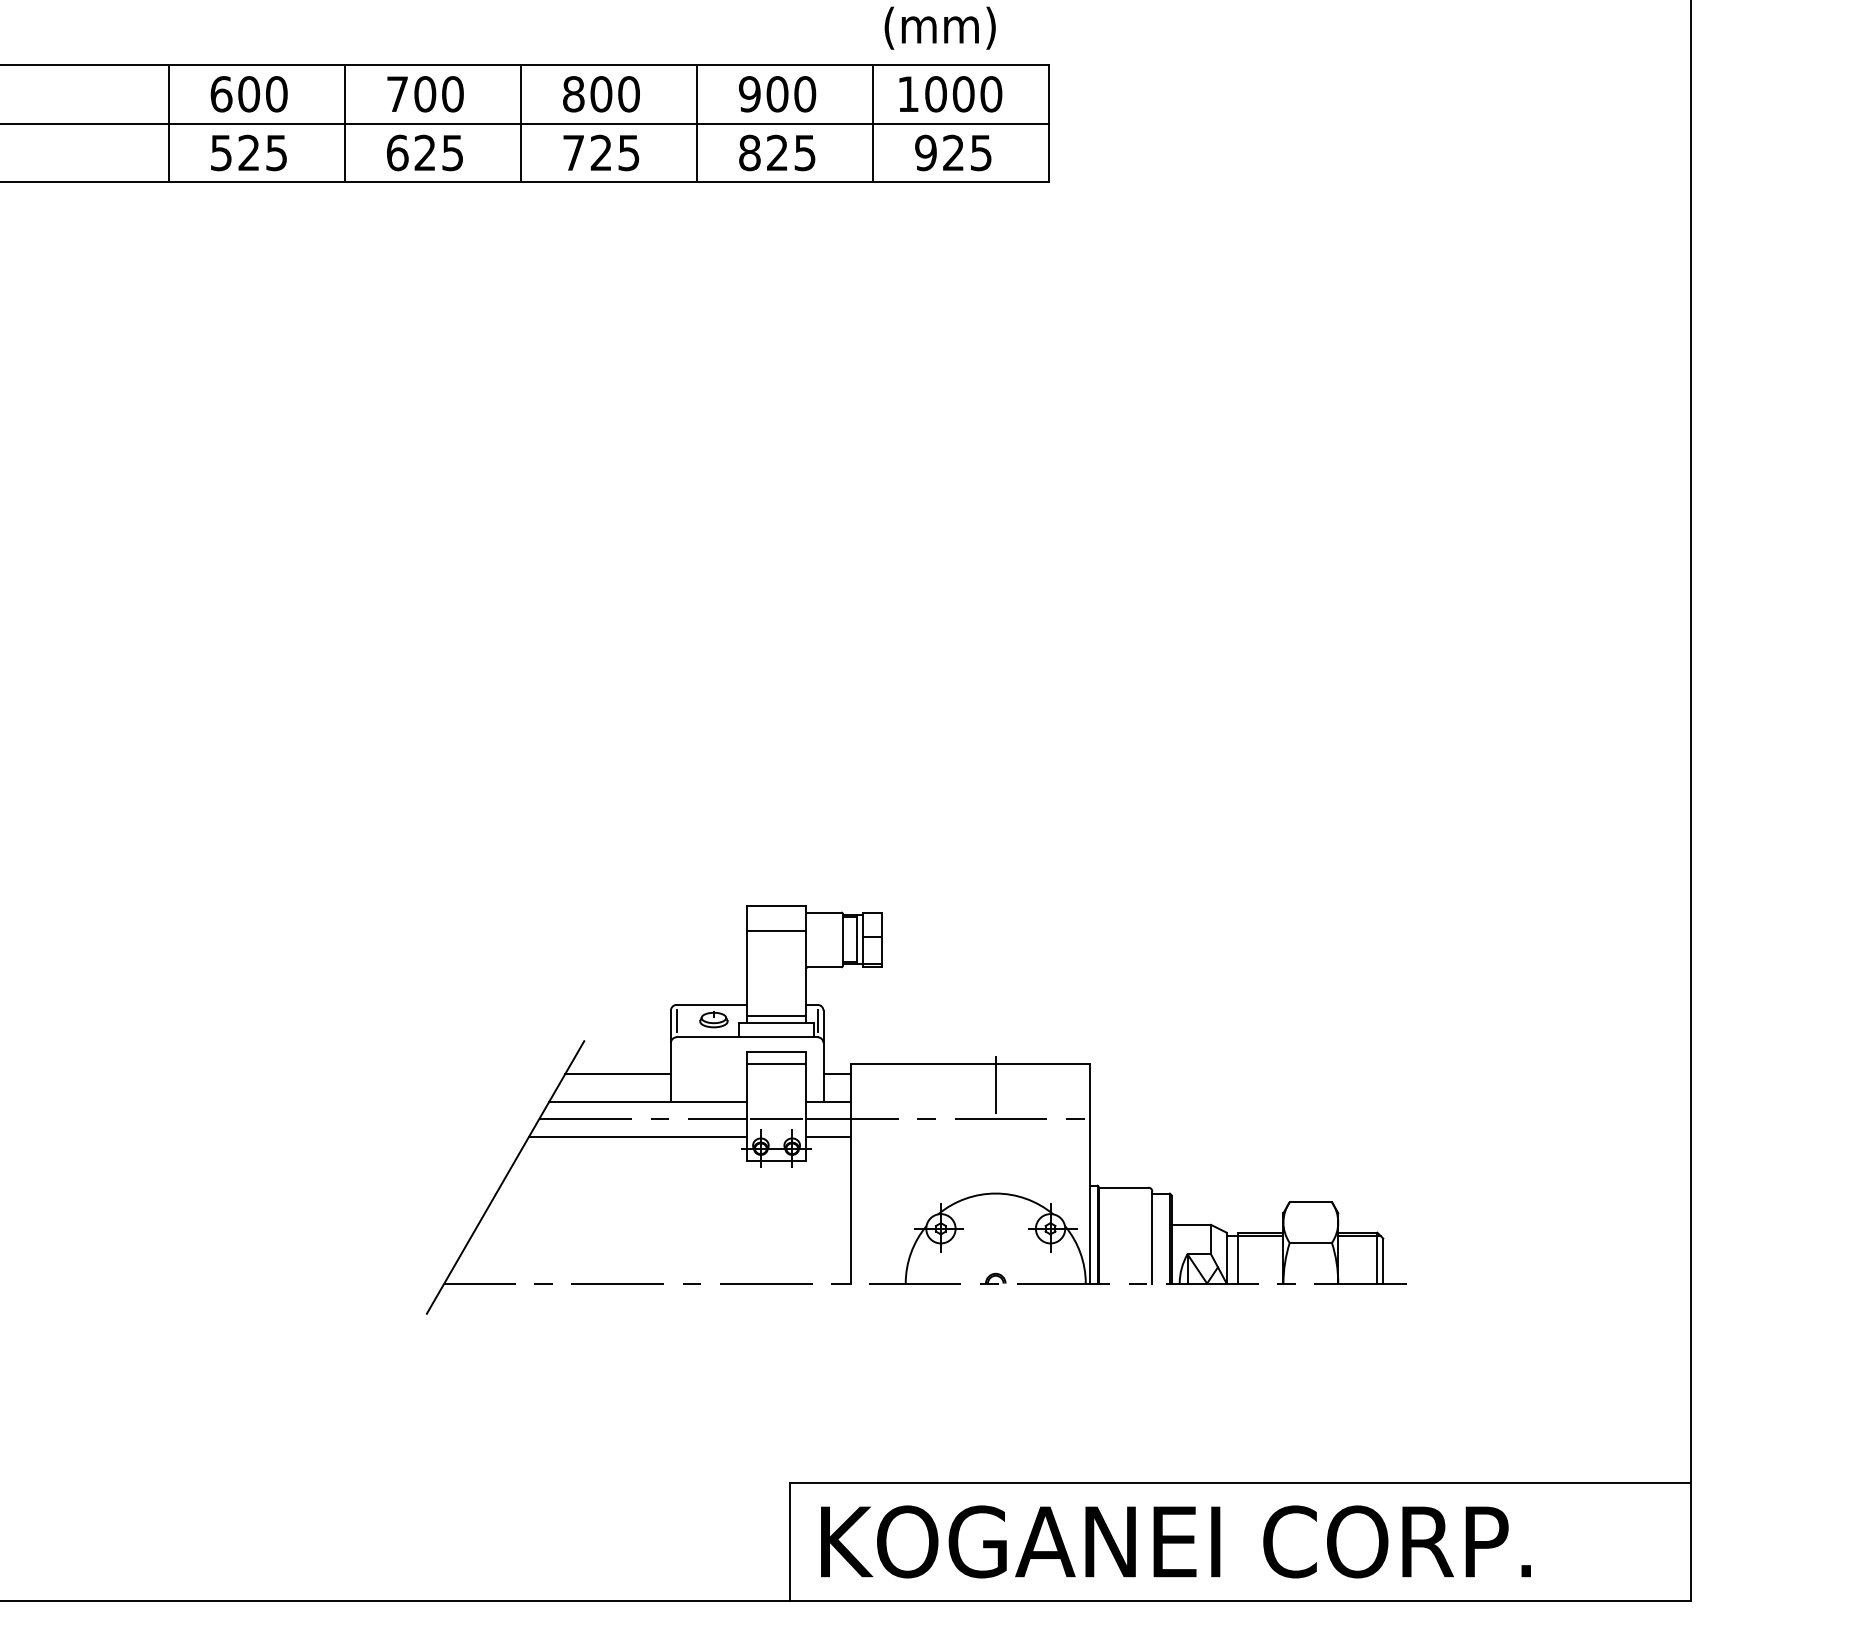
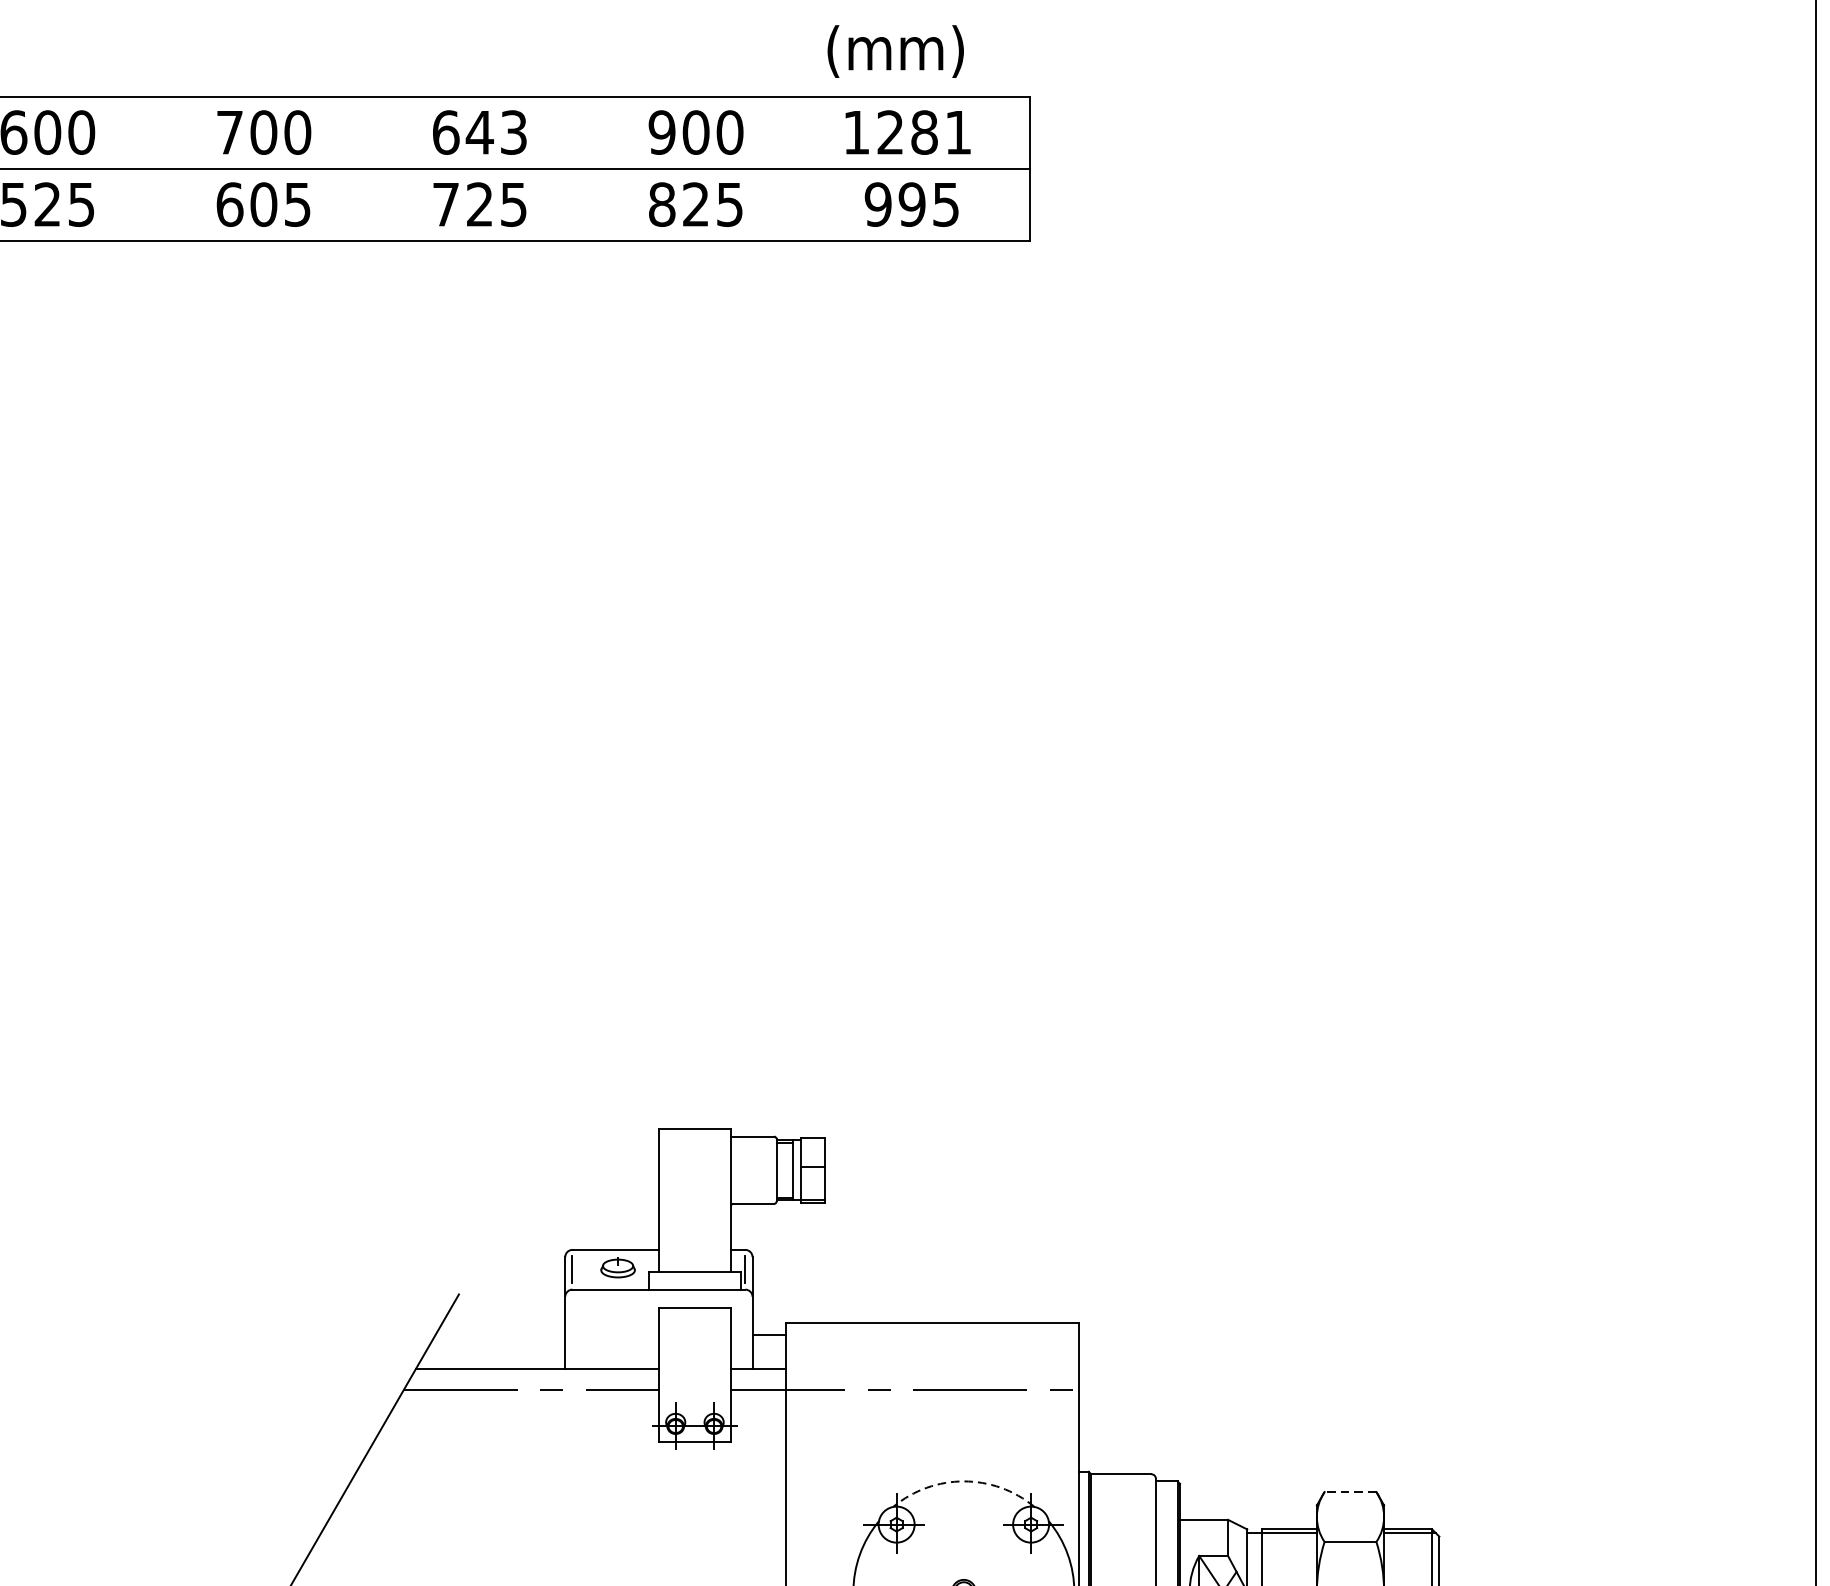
text: (601, 94) -> (480, 132), 800 -> 643
text: (963, 94) -> (924, 132), 1000 -> 1281
line: (344, 123) -> (164, 168), removed
line: (520, 123) -> (380, 168), removed
line: (697, 123) -> (597, 168), removed
line: (873, 123) -> (813, 168), removed
text: (425, 152) -> (264, 204), 625 -> 605
text: (953, 152) -> (912, 204), 925 -> 995
line: (776, 931) -> (694, 1159), removed
line: (776, 1016) -> (694, 1264), removed
line: (776, 1063) -> (694, 1321), removed
line: (617, 1074) -> (499, 1335), removed
line: (995, 1084) -> (963, 1347), removed
line: (776, 1119) -> (694, 1390), removed
line: (638, 1136) -> (525, 1411), removed
line: (827, 1136) -> (757, 1411), removed
arc: (995, 1193) -> (963, 1481), solid -> dashed
line: (1310, 1202) -> (1350, 1492), solid -> dashed

